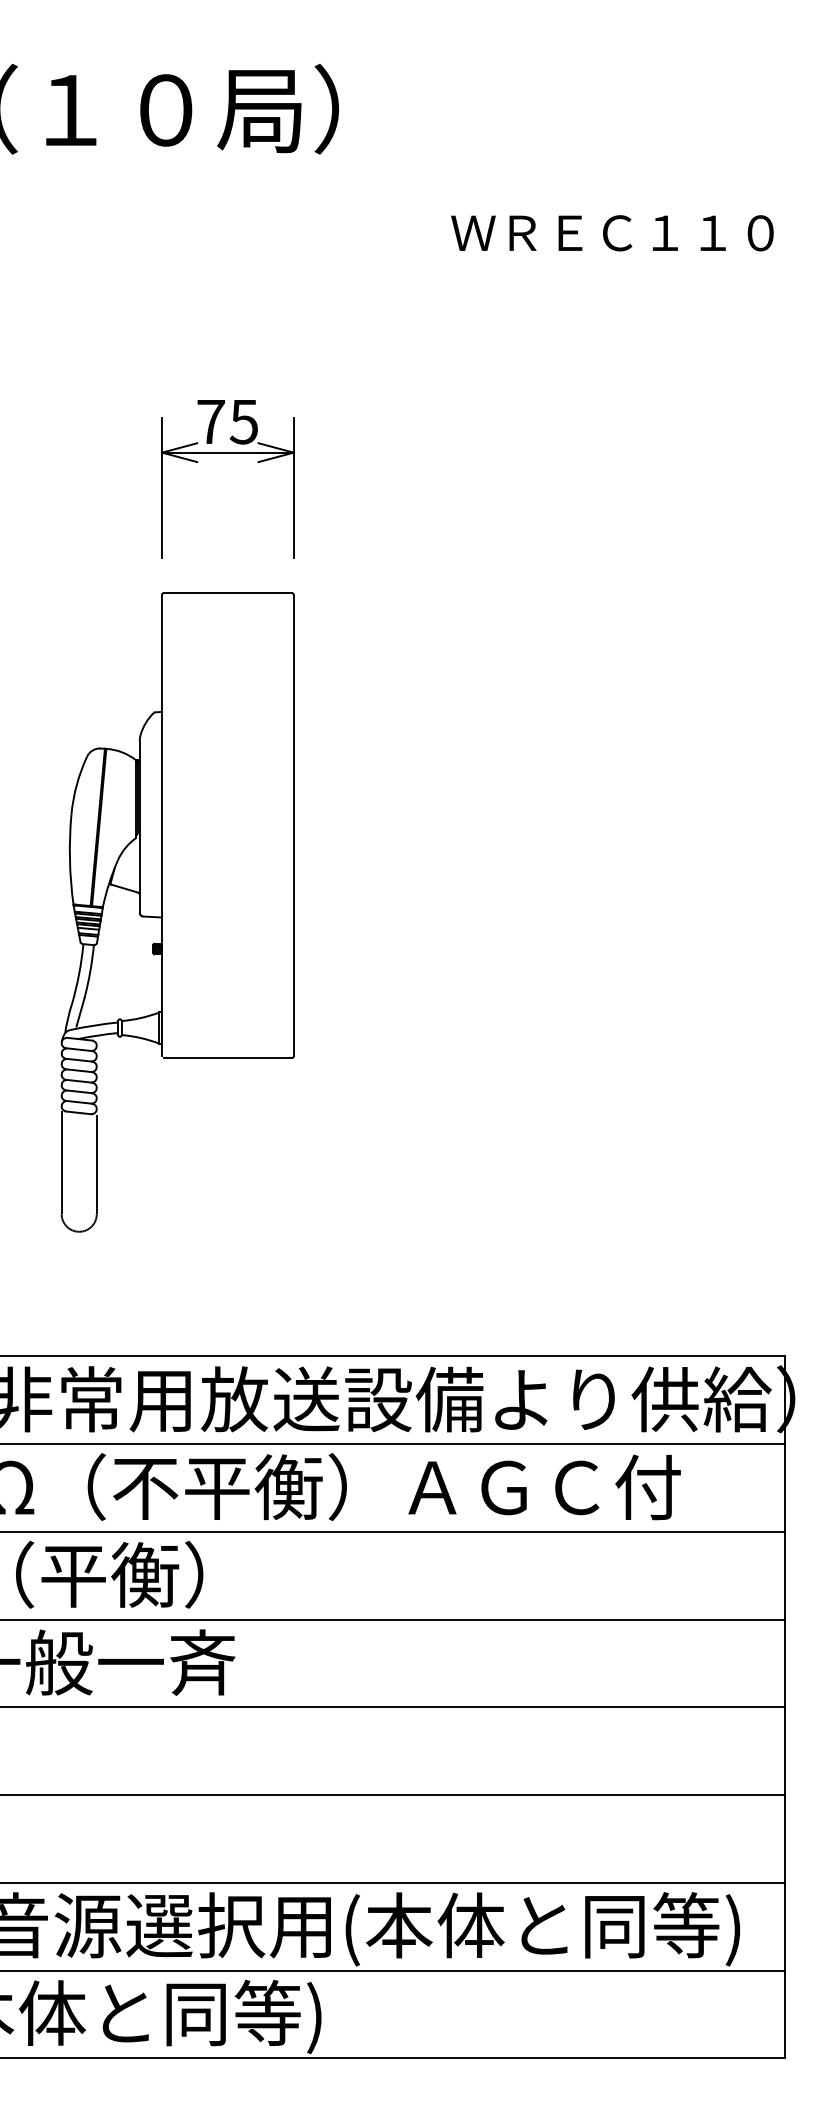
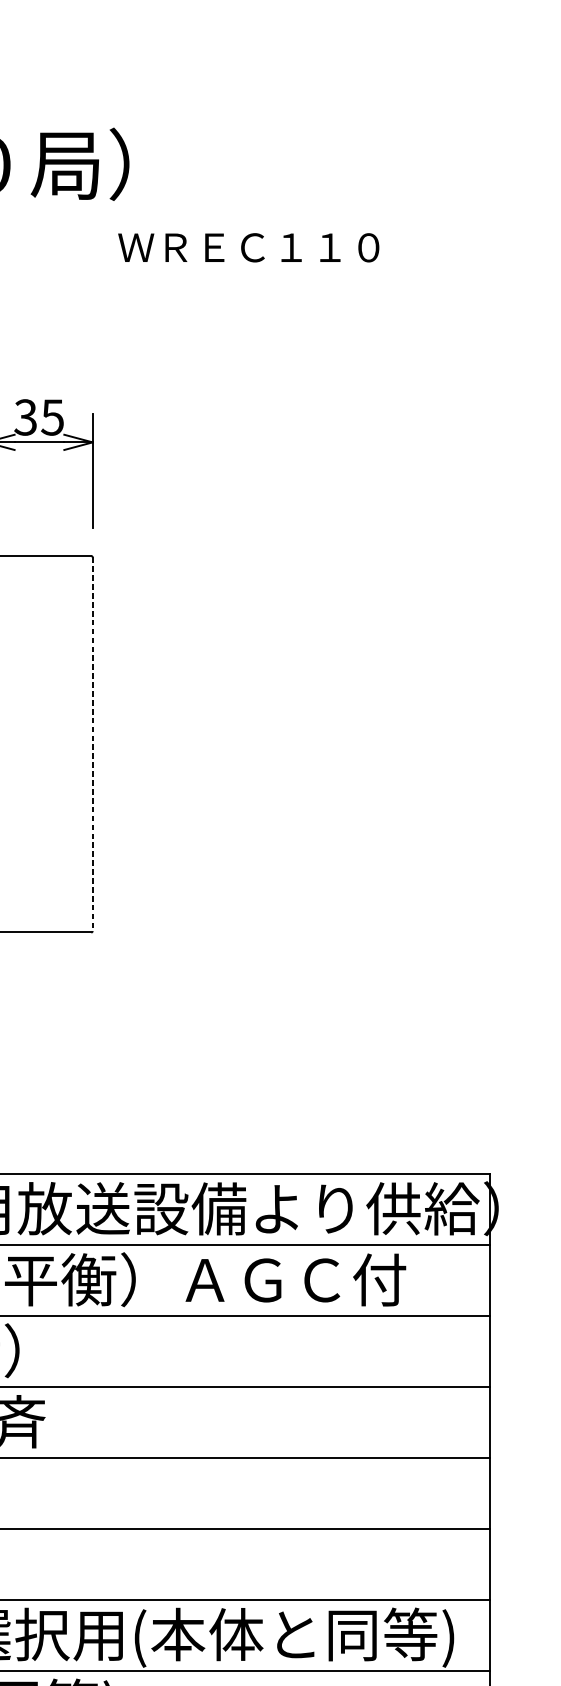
text: (612, 233) -> (248, 247), moved
text: (210, 421) -> (25, 417), 75 -> 35
line: (293, 825) -> (92, 744), solid -> dashed

